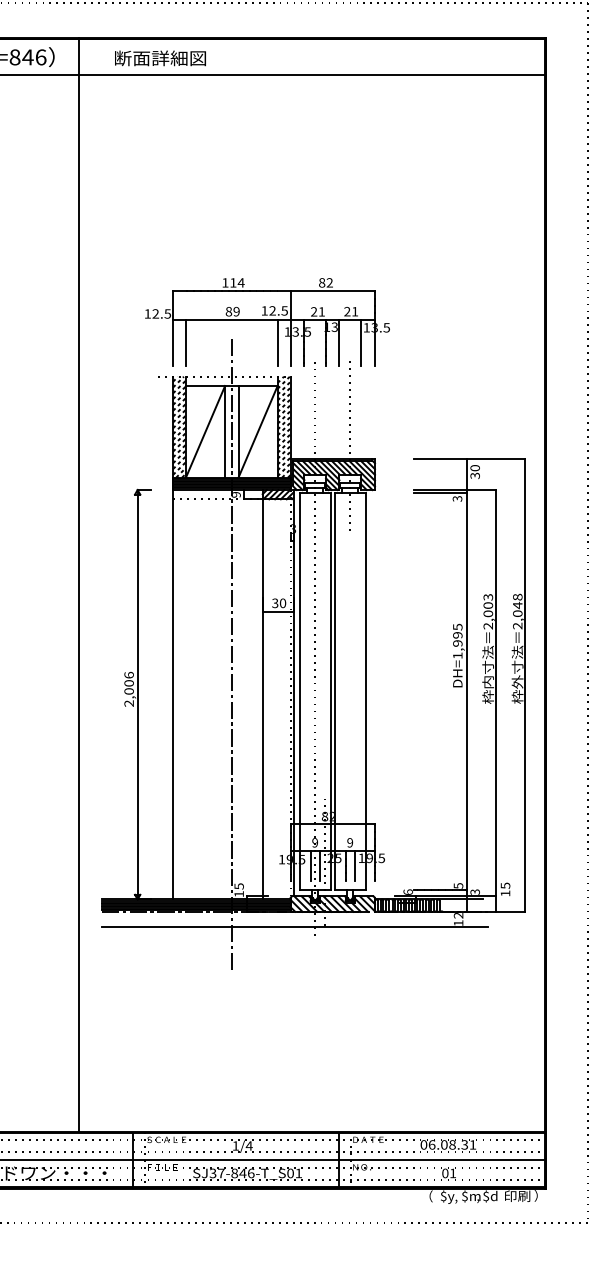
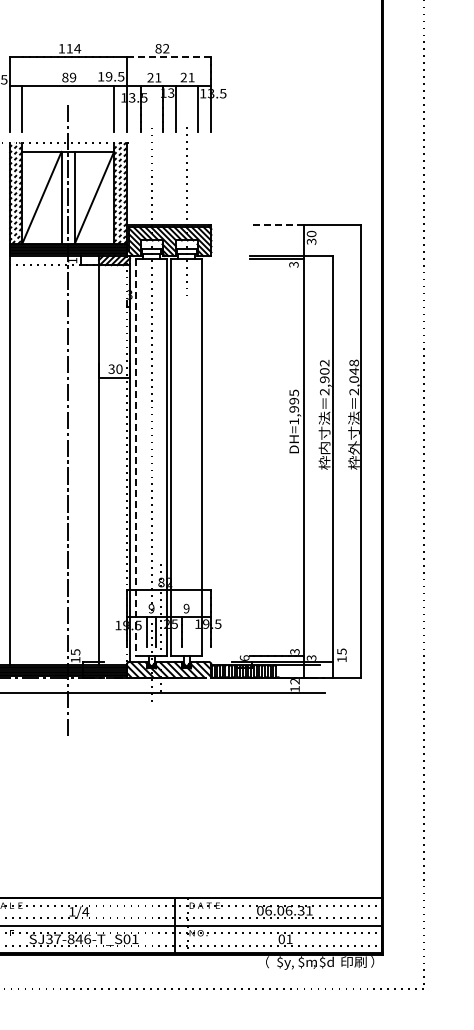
line: (333, 291) -> (169, 57), solid -> dashed
text: (272, 310) -> (108, 76), 12.5 -> 19.5
line: (440, 459) -> (276, 225), solid -> dashed
text: (235, 494) -> (71, 260), 9 -> 1
text: (488, 605) -> (324, 371), 2,003 -> 2,902
line: (299, 691) -> (135, 457), solid -> dashed
line: (354, 866) -> (190, 632), removed
text: (457, 885) -> (293, 651), 5 -> 3
text: (452, 1144) -> (288, 910), 06.08.31 -> 06.06.31

